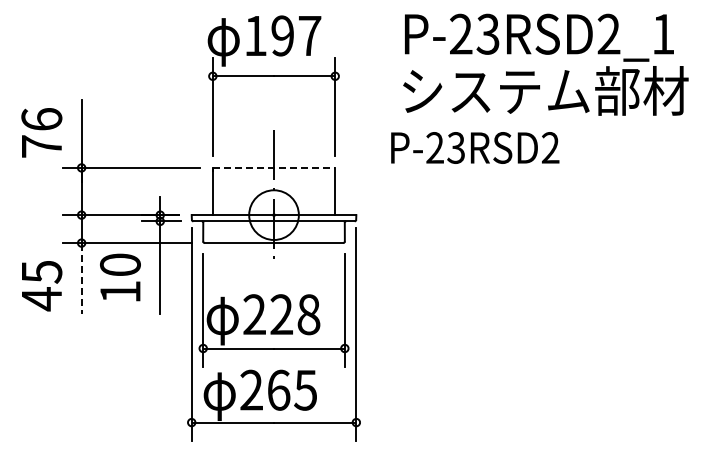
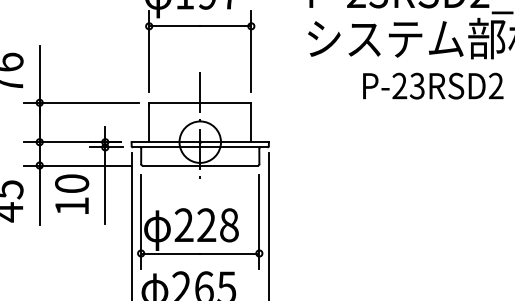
text: (475, 147) -> (433, 85), moved
line: (274, 167) -> (200, 102), dashed -> solid
line: (81, 279) -> (39, 195), dashed -> solid

